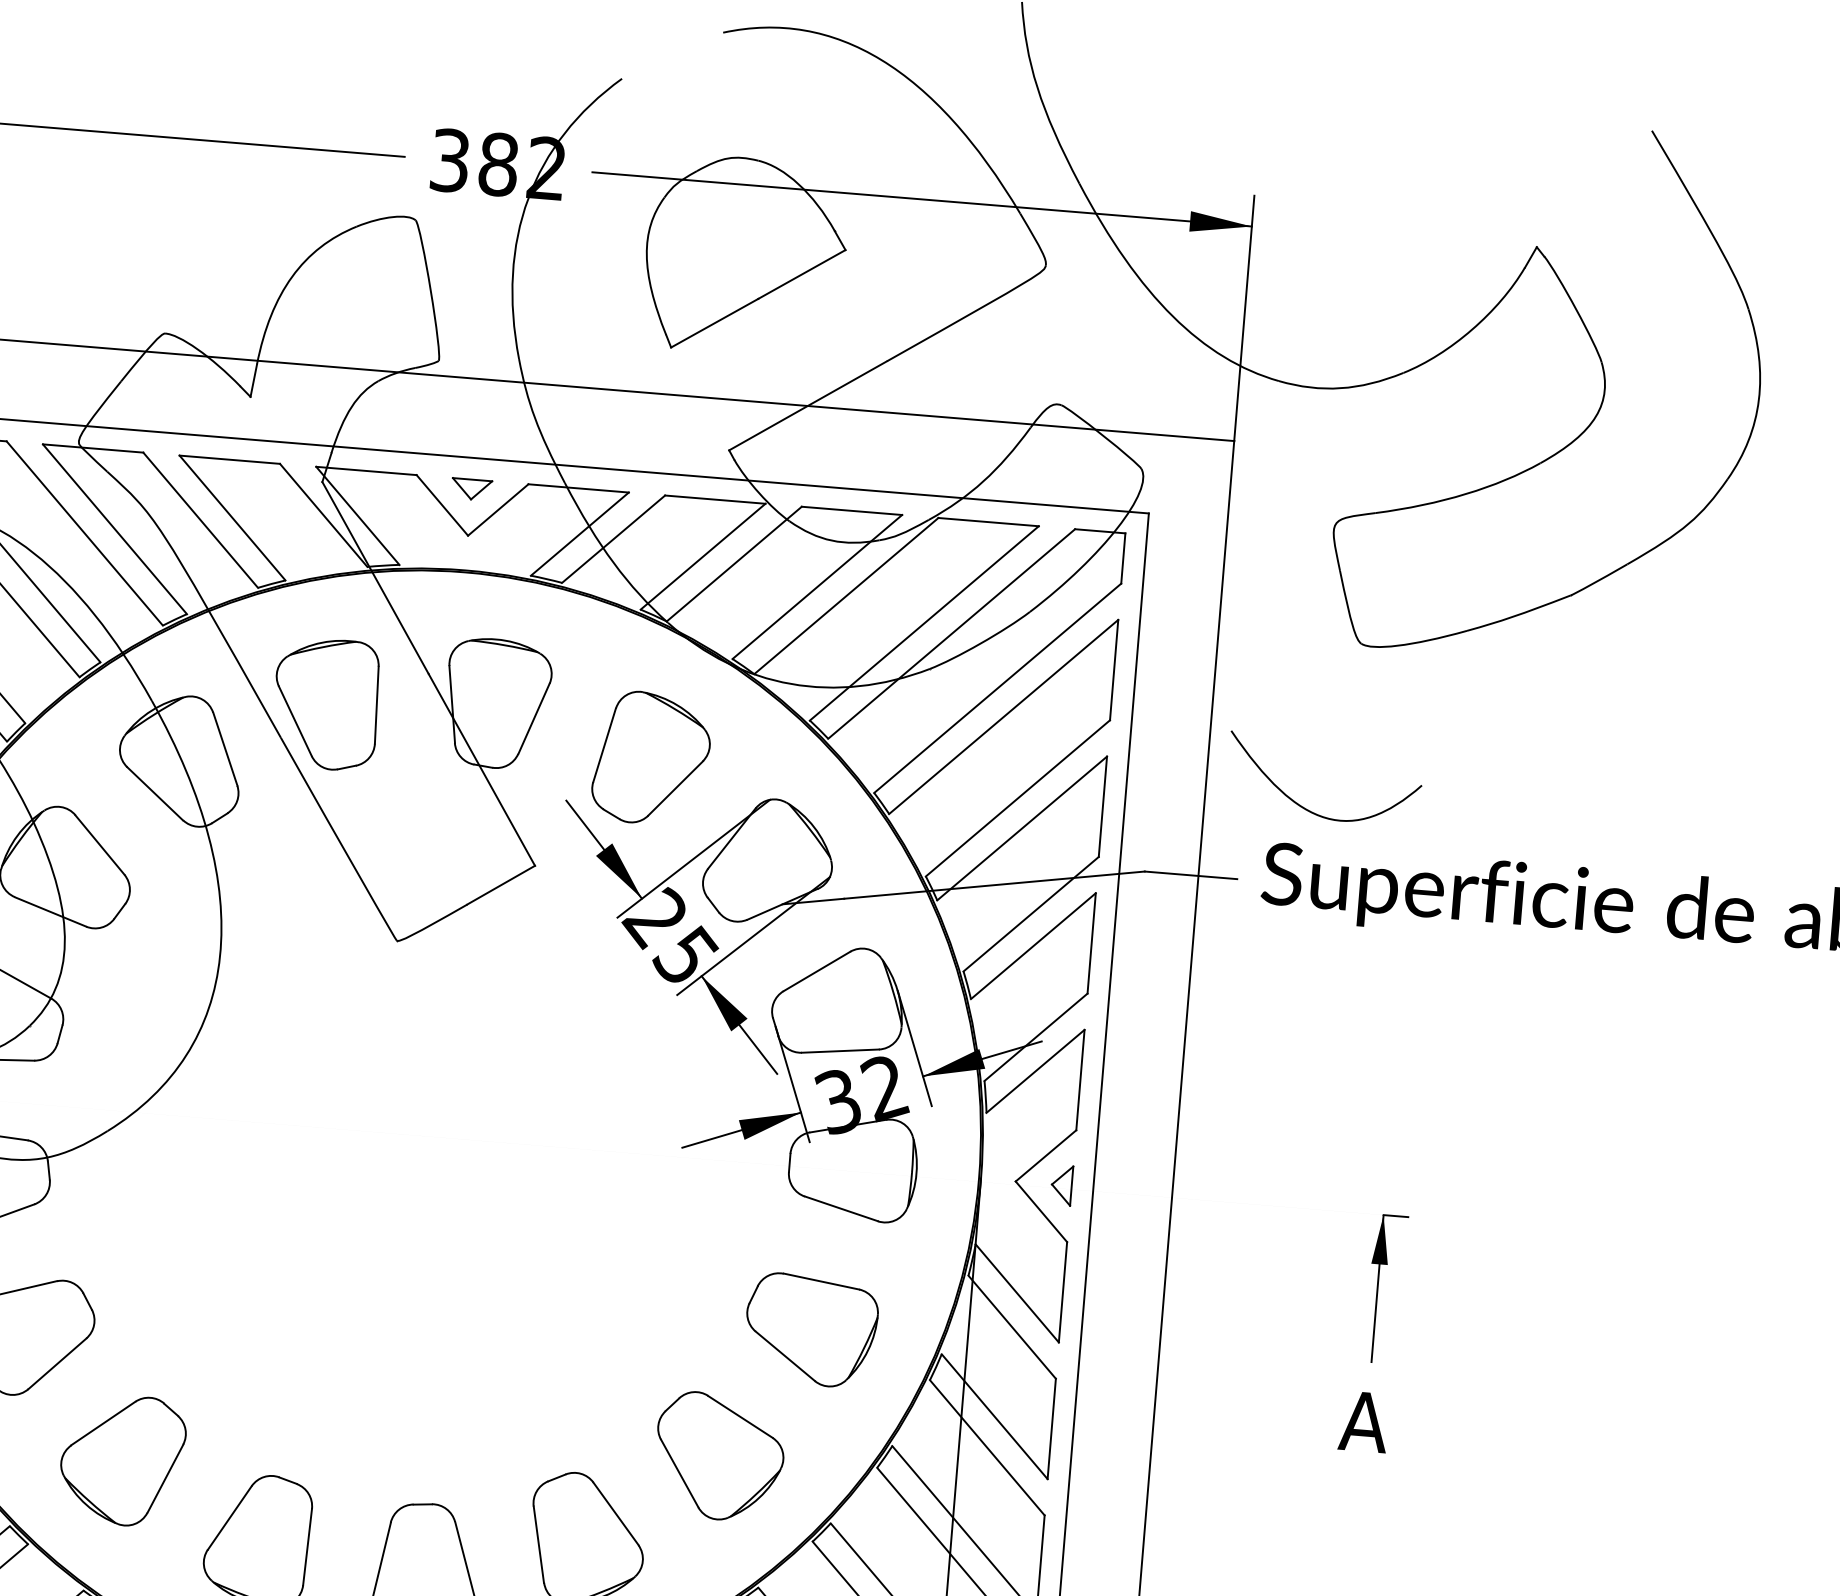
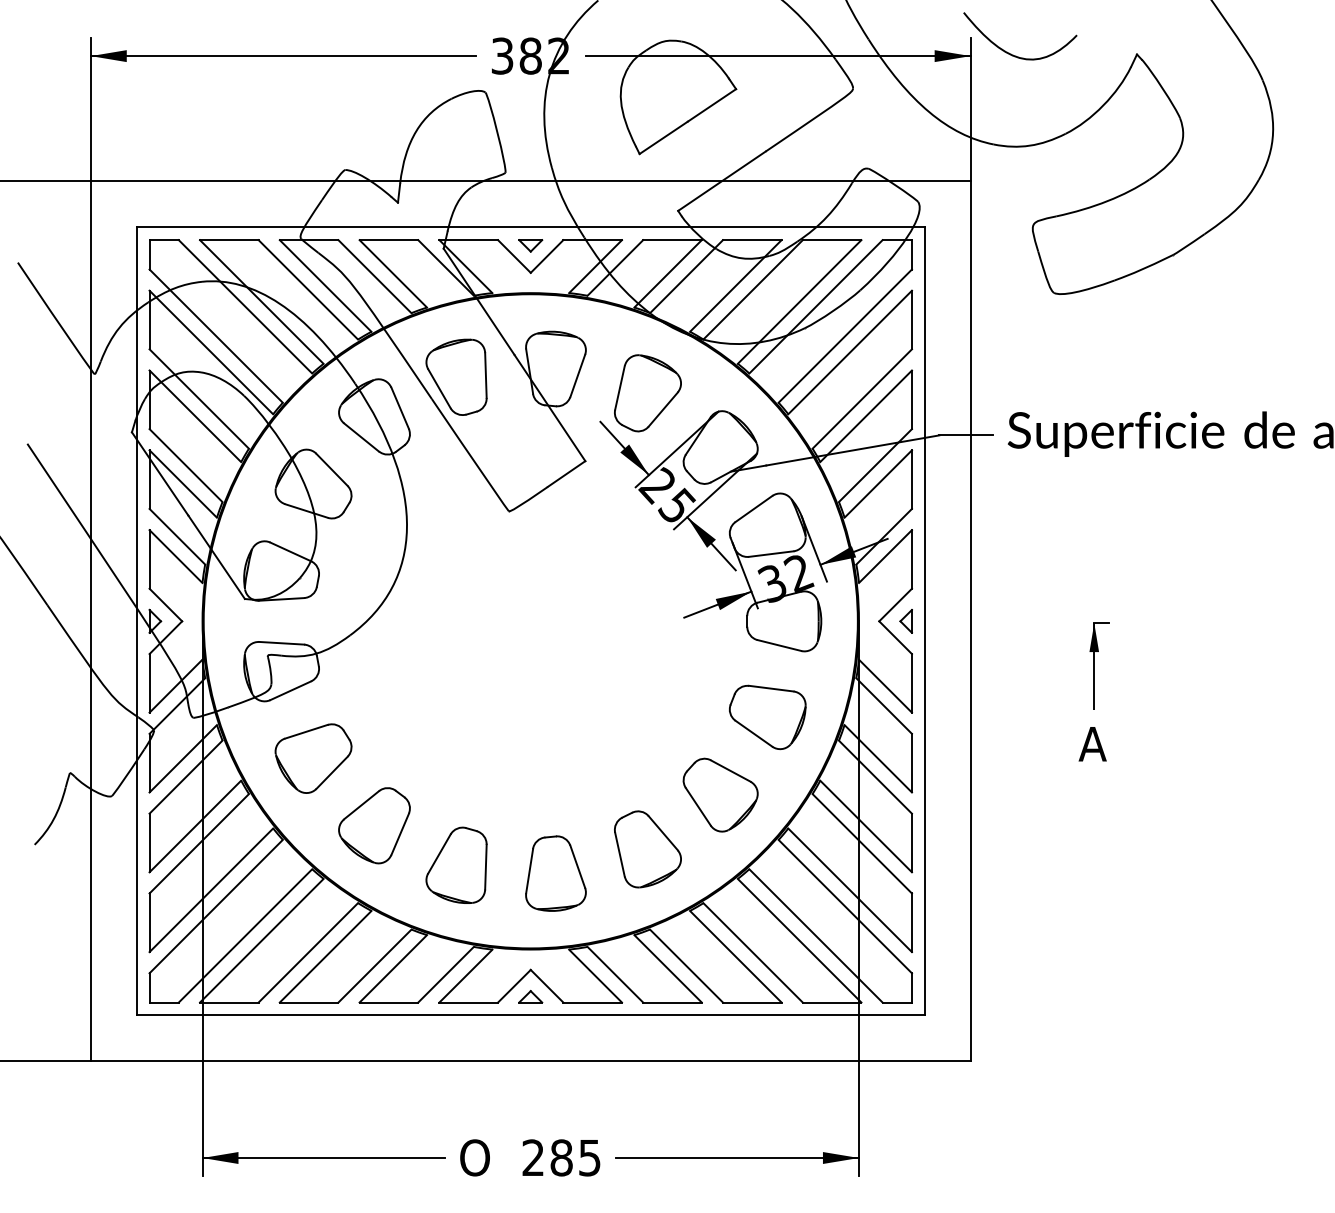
curve: (1307, 807) -> (1011, 53), moved

